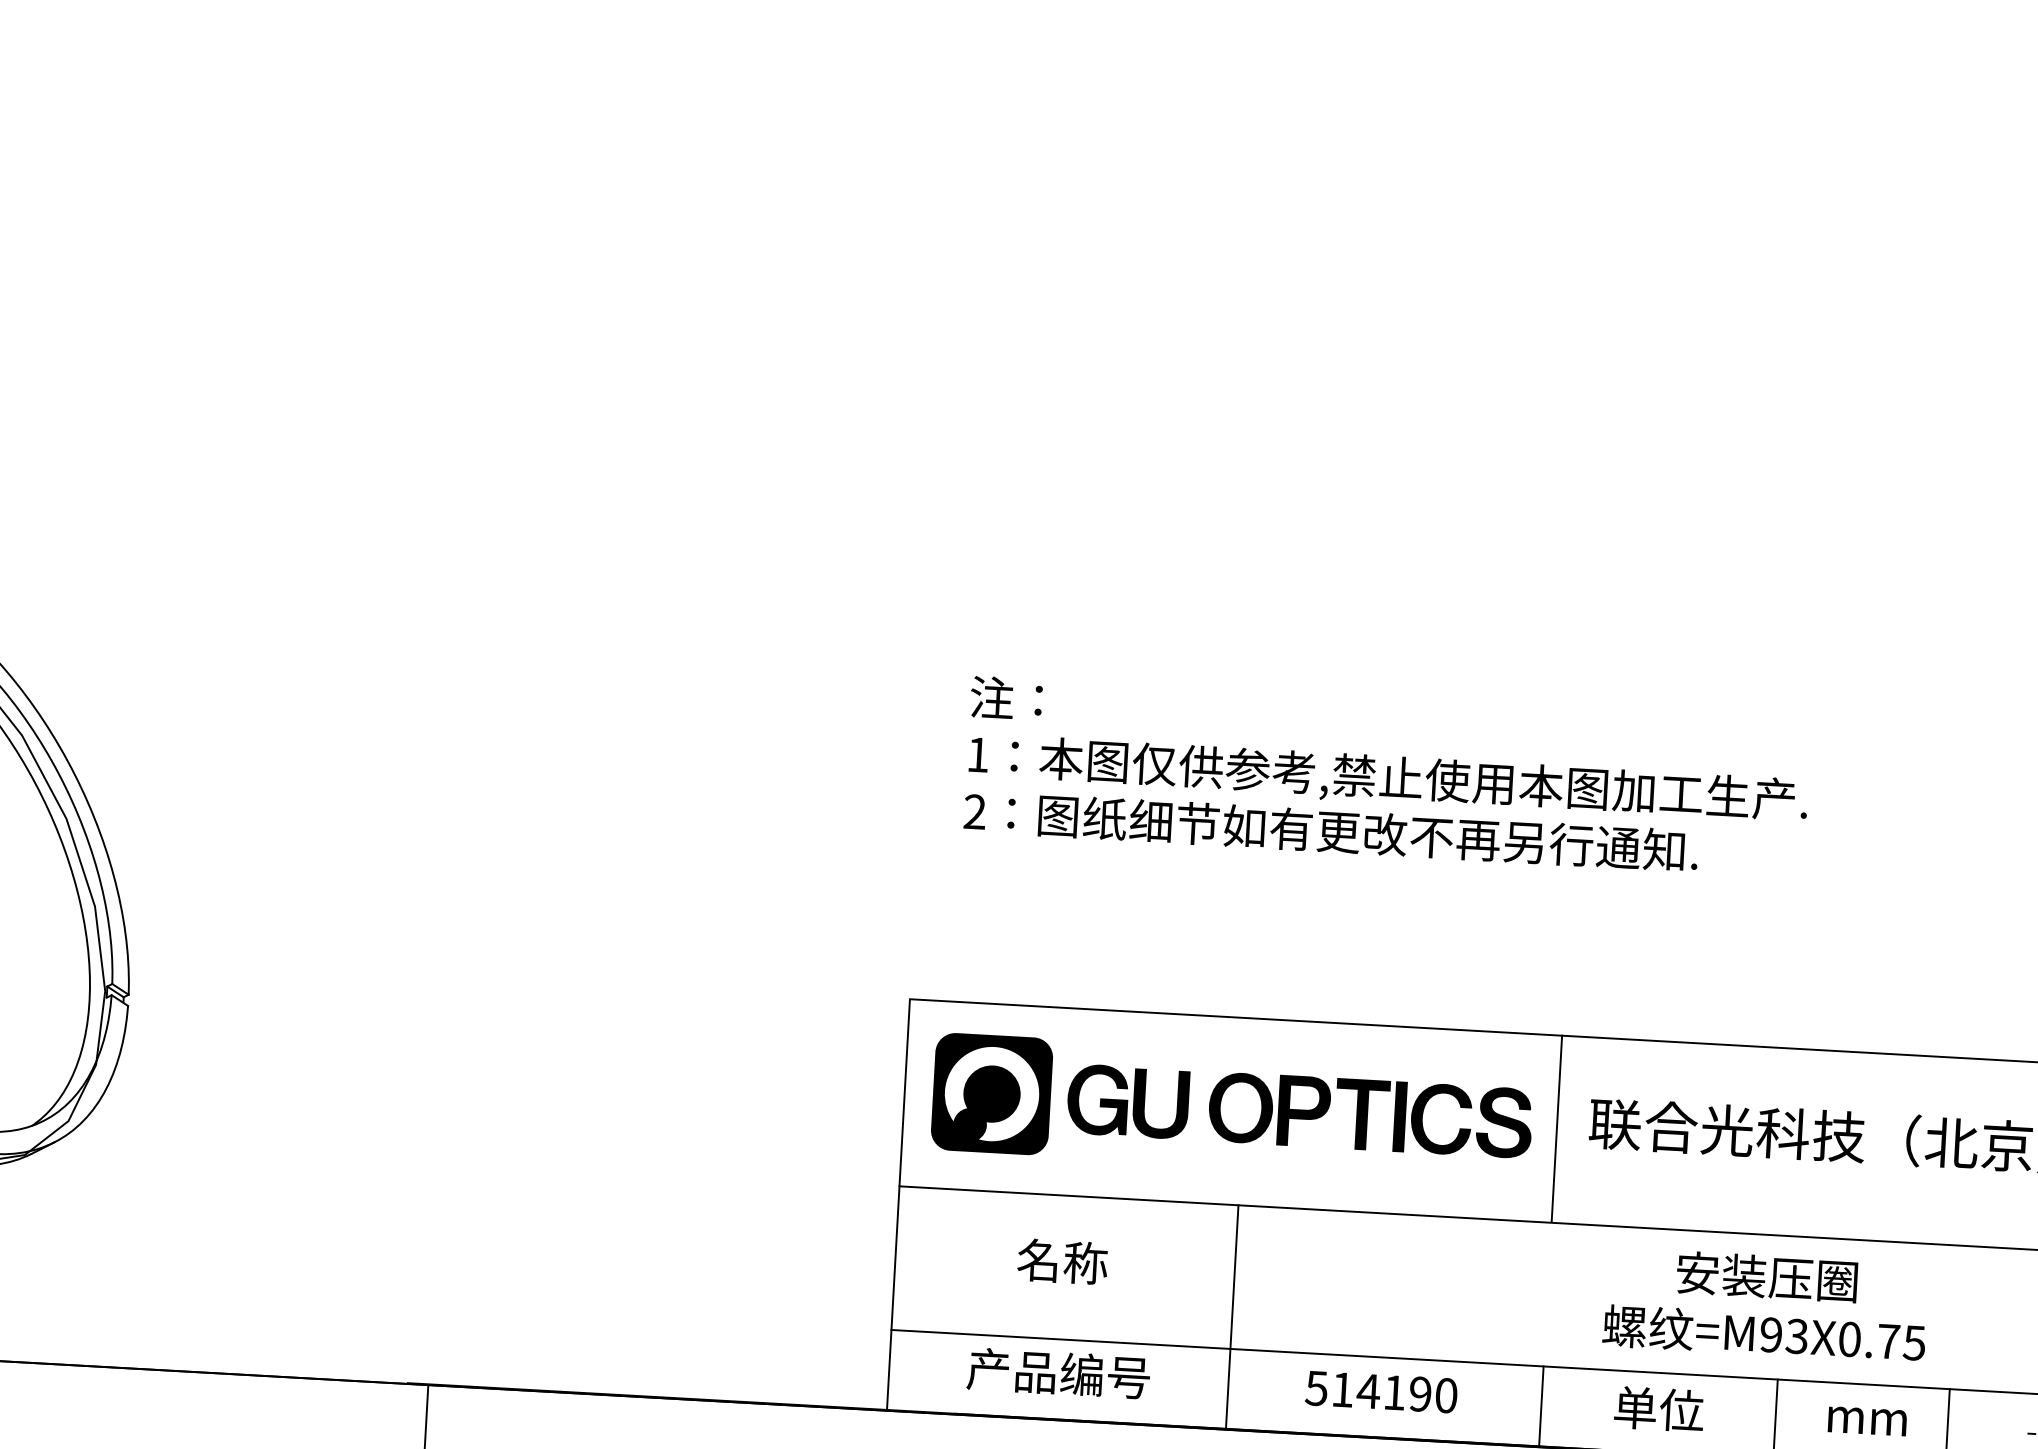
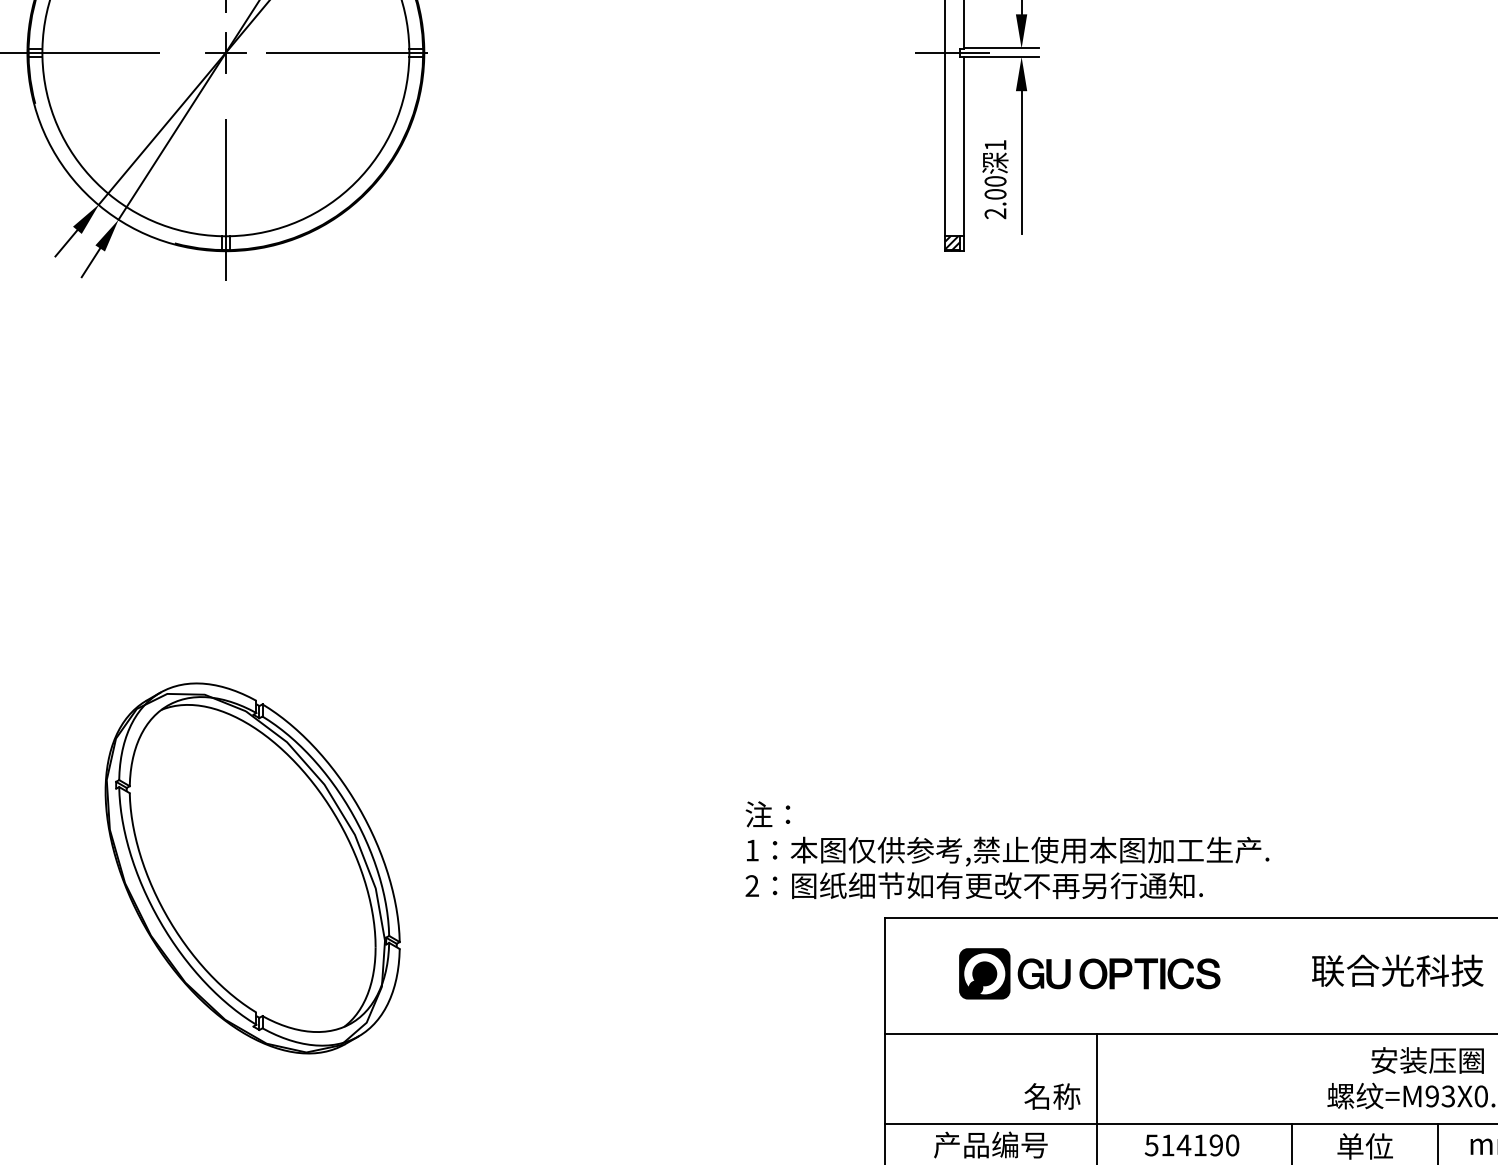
text: (1387, 777) -> (1007, 850), moved
part: (1232, 1107) -> (1089, 973), size x0.7
line: (1556, 1128) -> (1291, 975), removed
text: (1062, 1261) -> (1052, 1096), moved

